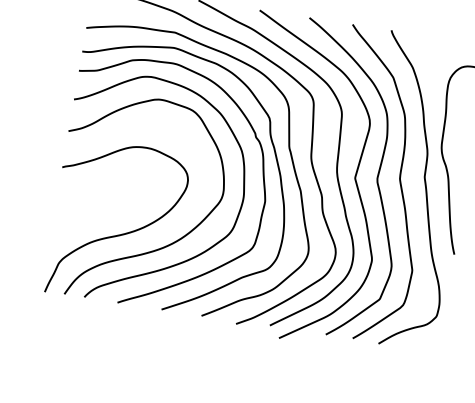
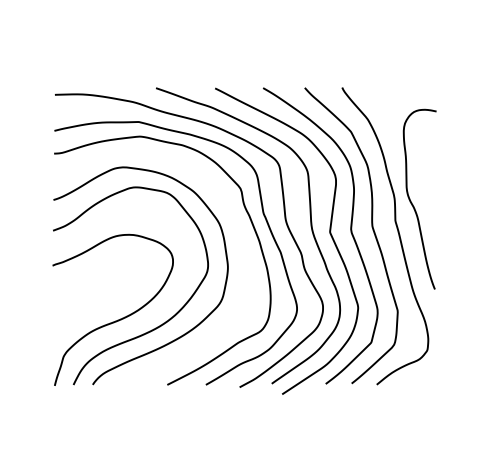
curve: (204, 272) -> (202, 343), removed

